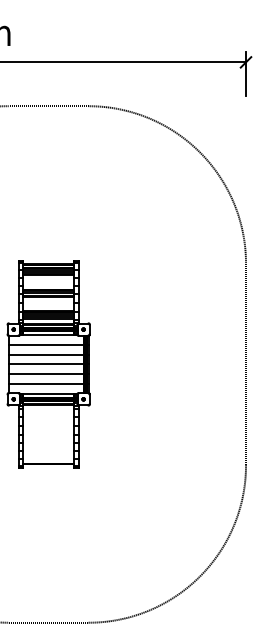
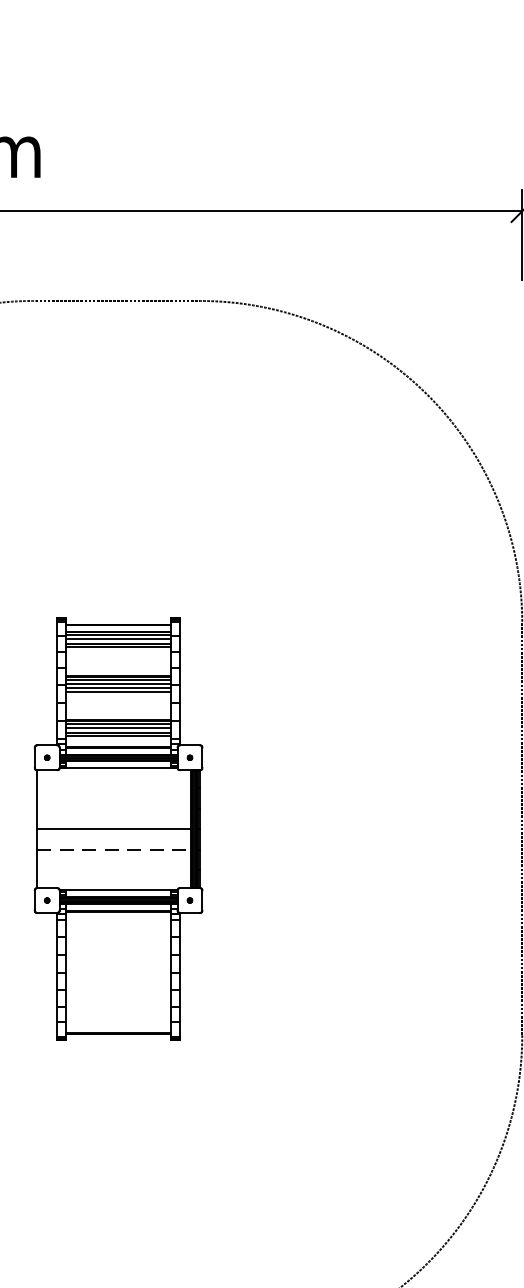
line: (46, 344) -> (114, 788), removed
line: (46, 354) -> (114, 808), removed
line: (46, 374) -> (114, 849), solid -> dashed
line: (46, 384) -> (114, 870), removed

